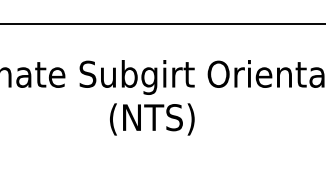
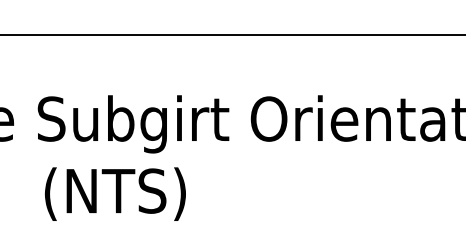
text: (152, 119) -> (115, 194), moved

